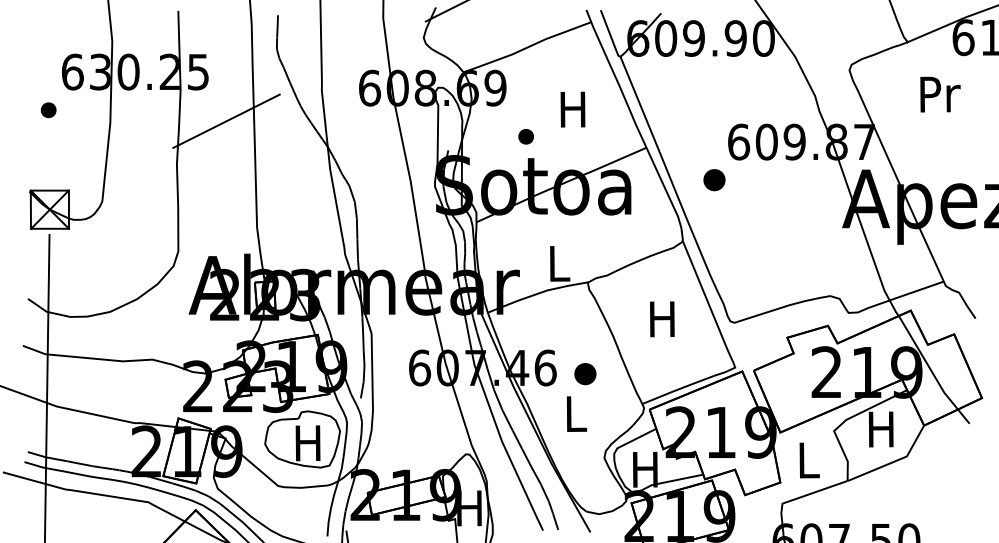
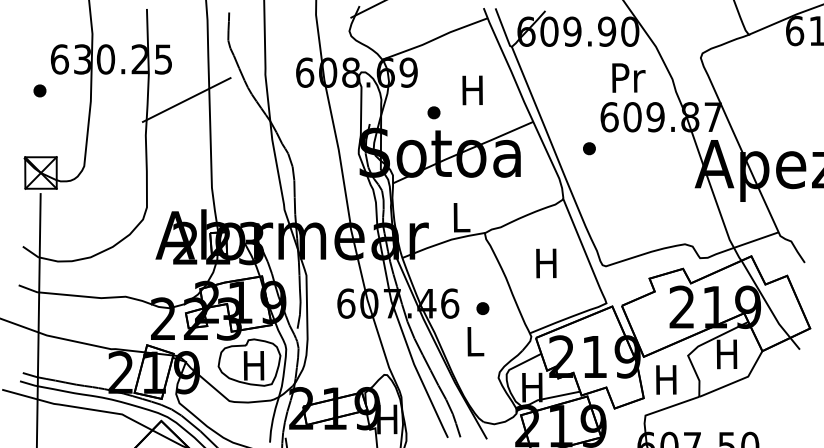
text: (939, 93) -> (628, 77), moved
part: (714, 180) -> (589, 148), size x0.71
part: (584, 373) -> (482, 308), size x0.71
text: (807, 459) -> (666, 379), L -> H

